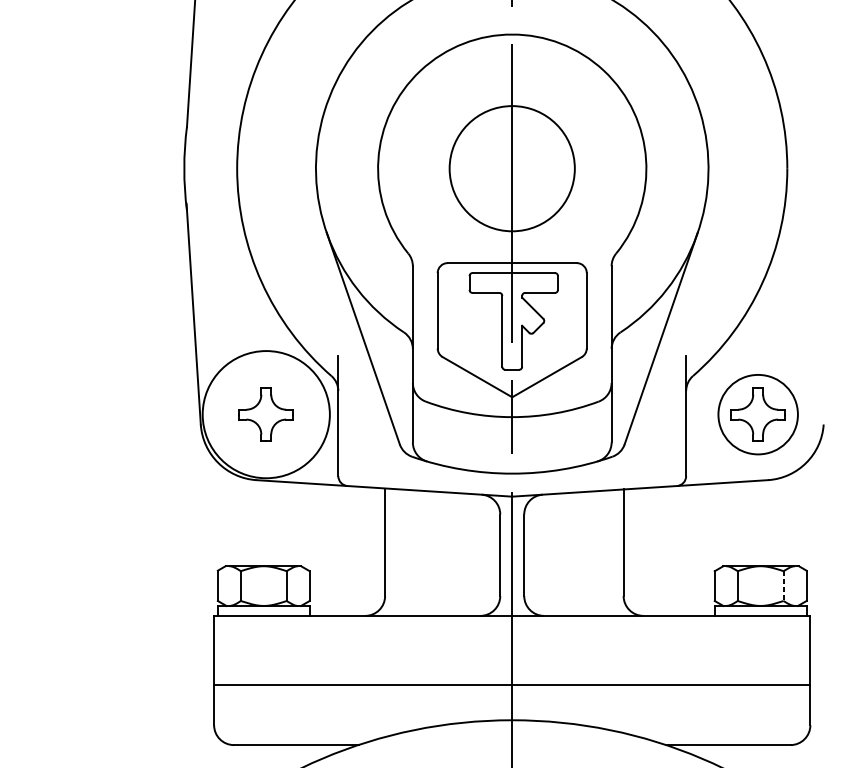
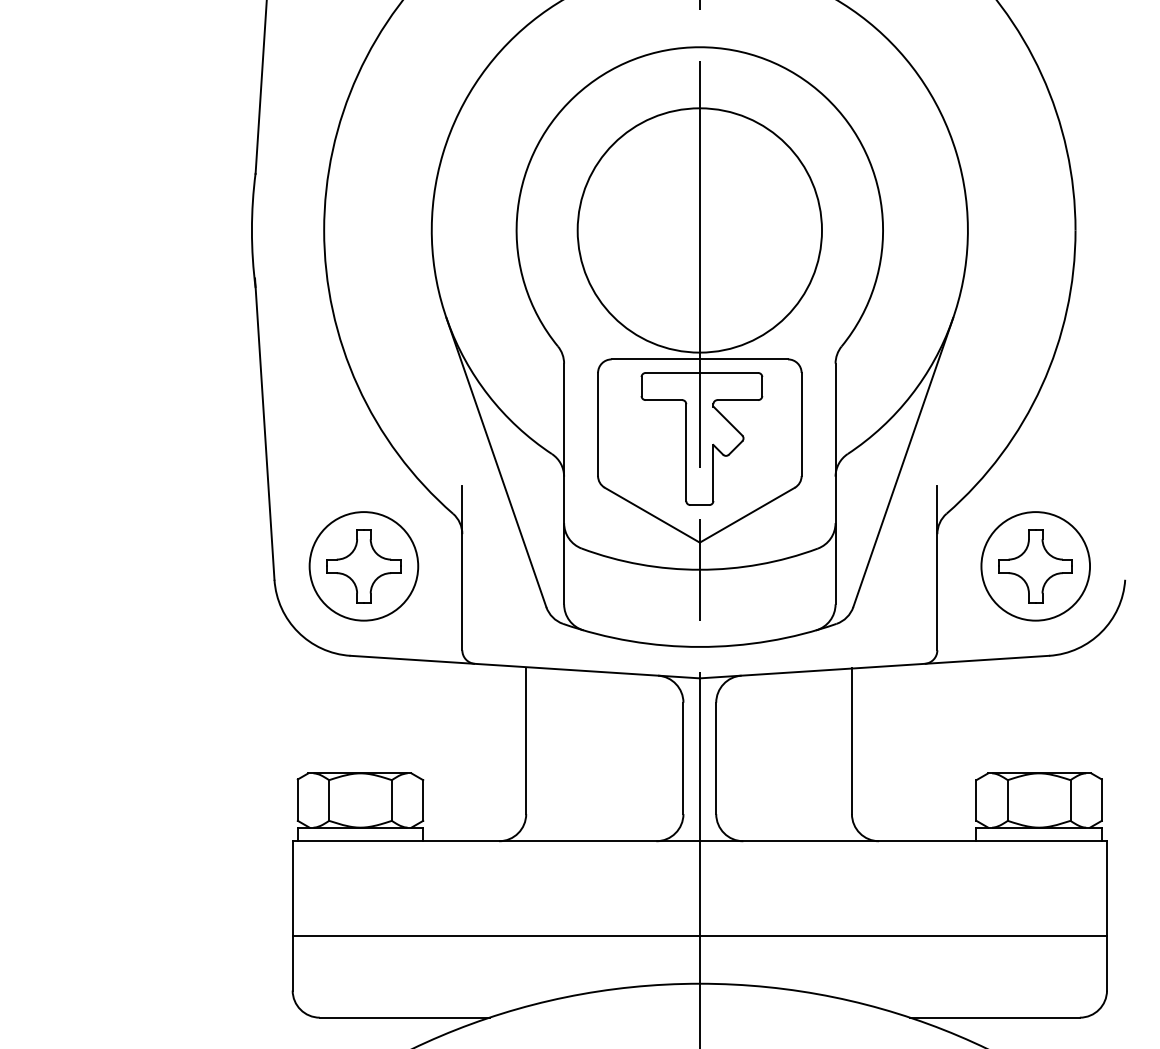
circle: (511, 168) -> (699, 230), size x1.43
circle: (265, 414) -> (363, 566), size x0.62
line: (783, 586) -> (1070, 801), dashed -> solid

